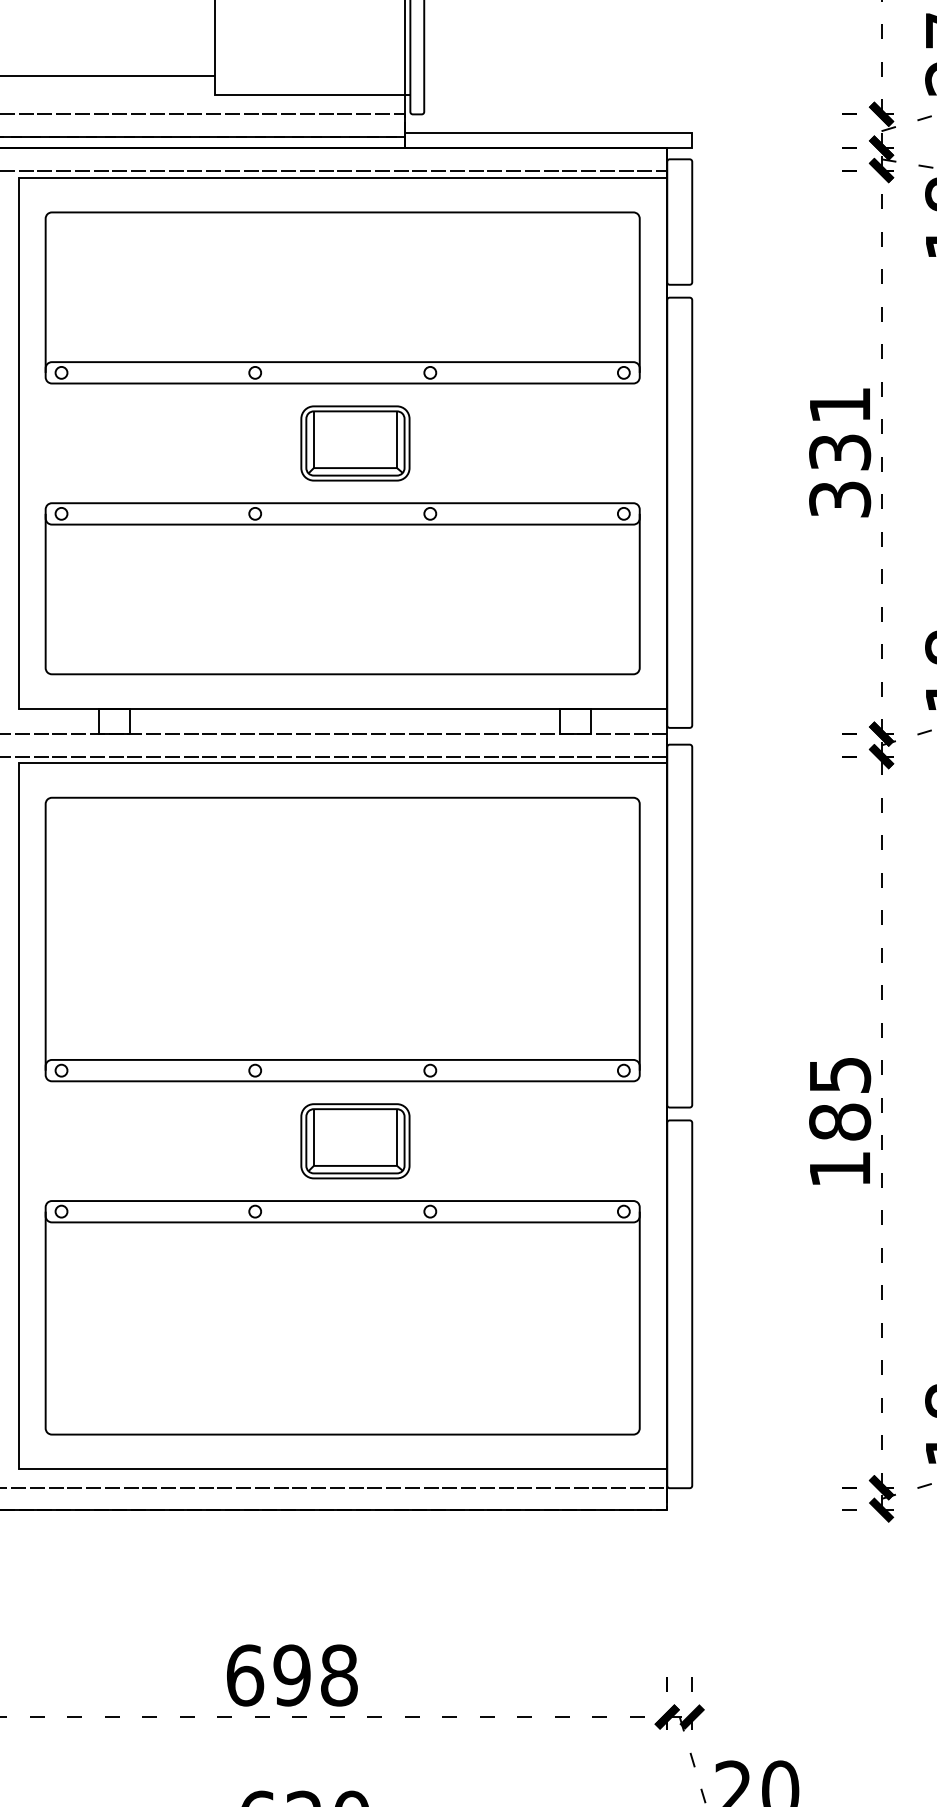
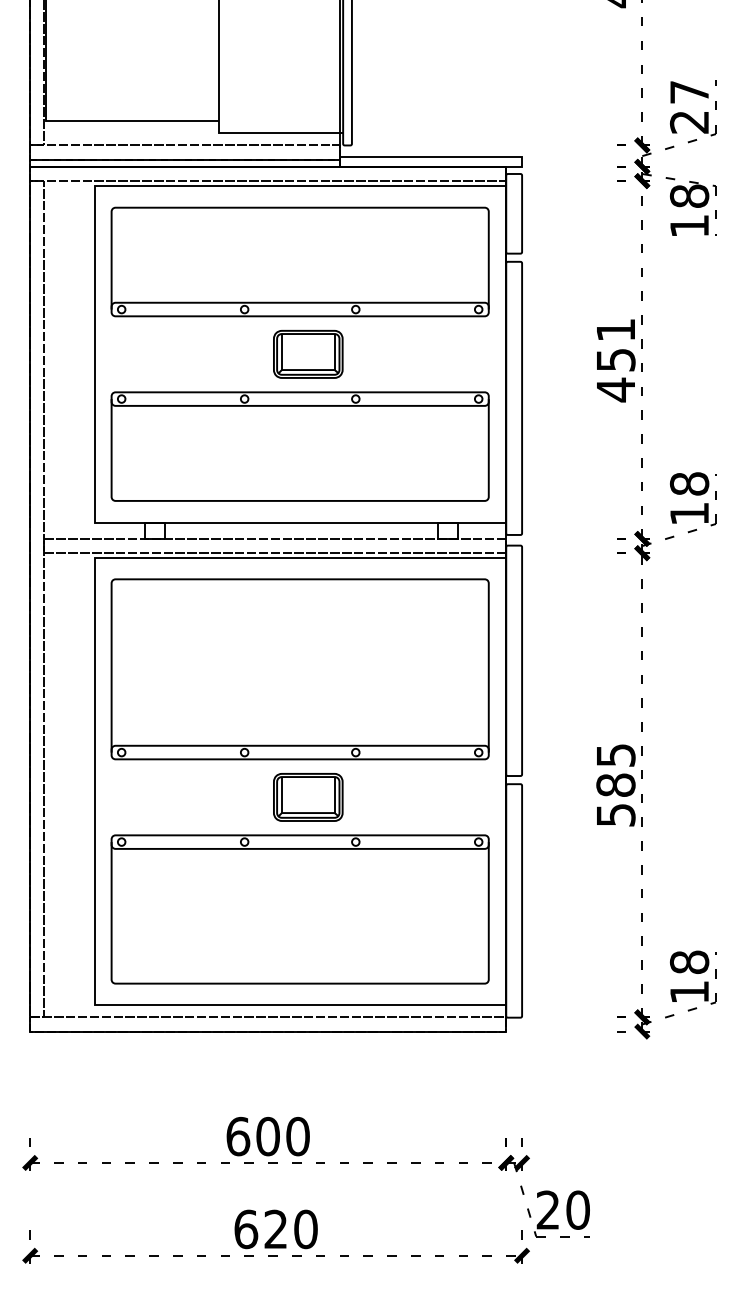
text: (839, 476) -> (615, 375), 331 -> 451
text: (840, 1169) -> (616, 815), 185 -> 585
text: (314, 1675) -> (282, 1136), 698 -> 600

